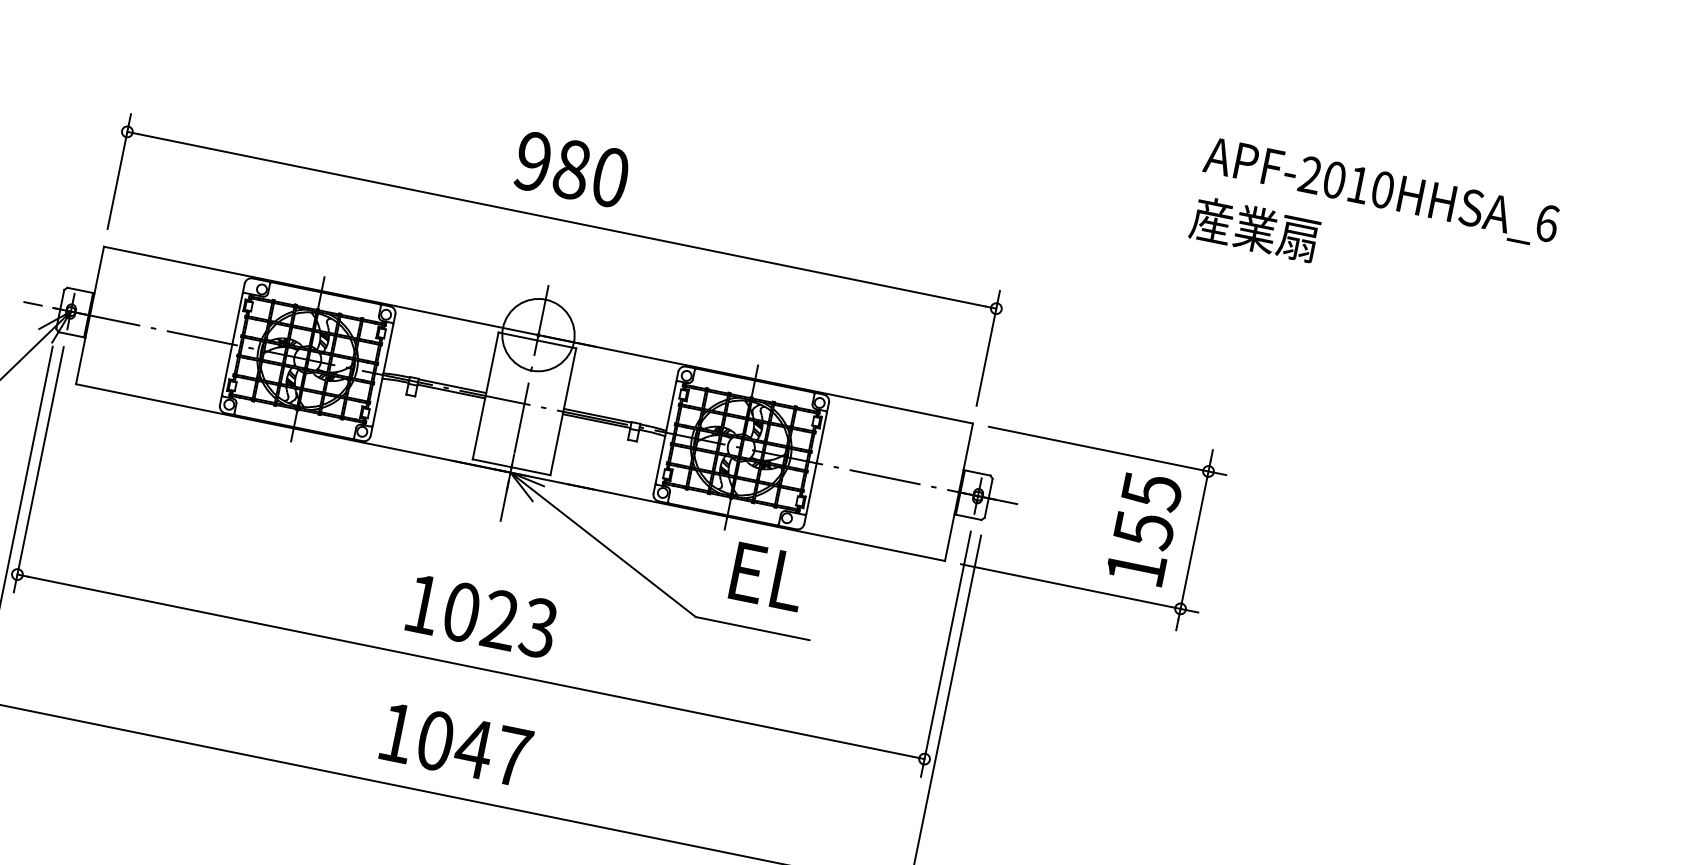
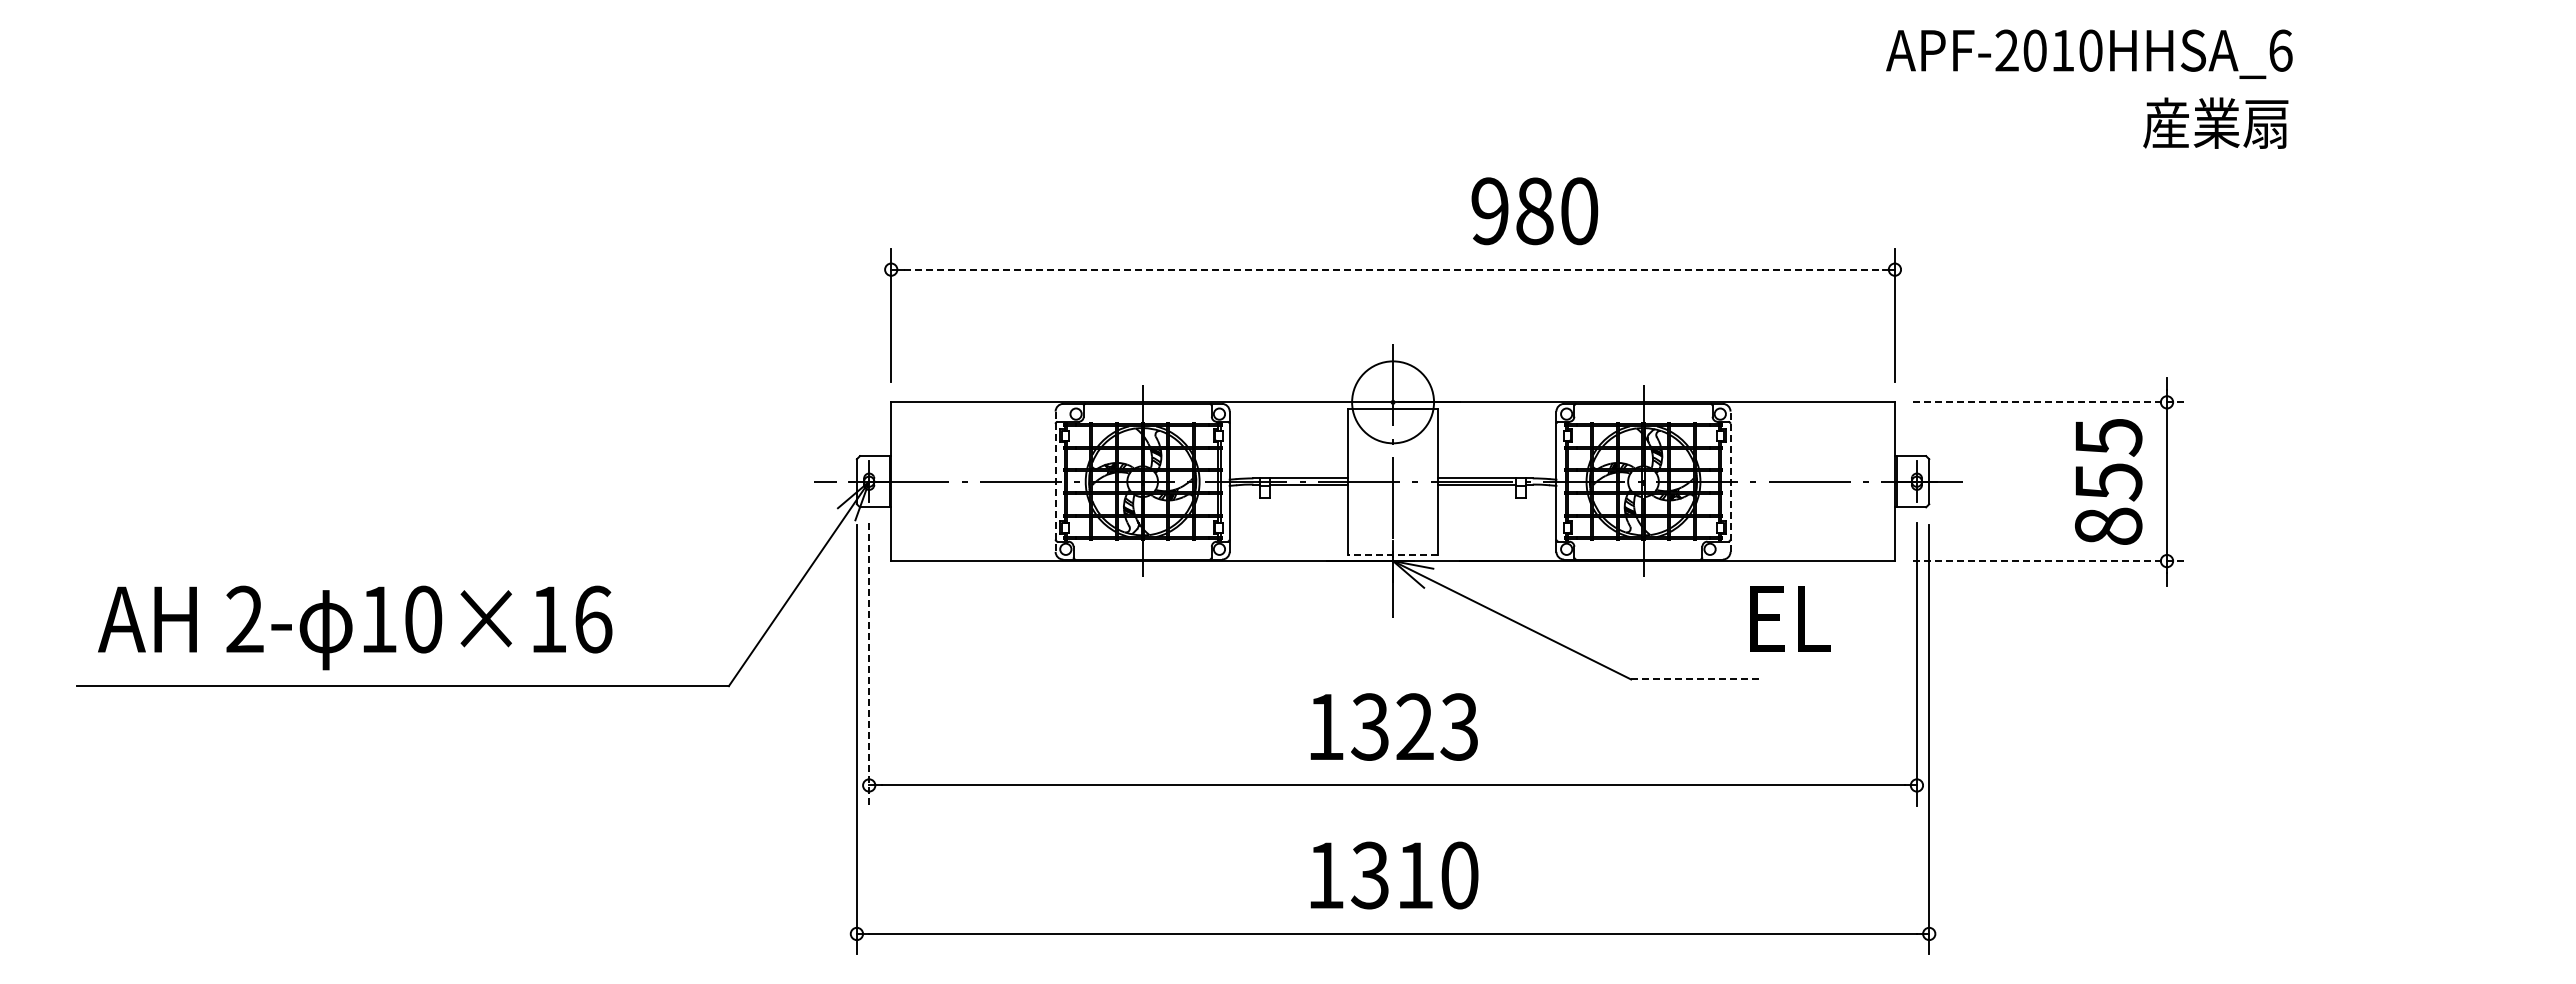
text: (571, 169) -> (1534, 211), moved
text: (1381, 192) -> (2089, 53), moved
line: (562, 220) -> (1393, 269), solid -> dashed
text: (1254, 228) -> (2215, 122), moved
line: (232, 345) -> (1055, 482), solid -> dashed
line: (1107, 451) -> (2050, 402), solid -> dashed
line: (816, 463) -> (1730, 481), solid -> dashed
line: (512, 466) -> (1393, 554), solid -> dashed
line: (39, 469) -> (869, 664), solid -> dashed
text: (1136, 567) -> (2108, 525), 155 -> 855
text: (768, 576) -> (1790, 618), moved
line: (1079, 588) -> (2050, 561), solid -> dashed
text: (461, 611) -> (1370, 726), 1023 -> 1323
line: (752, 628) -> (1696, 679), solid -> dashed
text: (473, 748) -> (1414, 875), 1047 -> 1310

